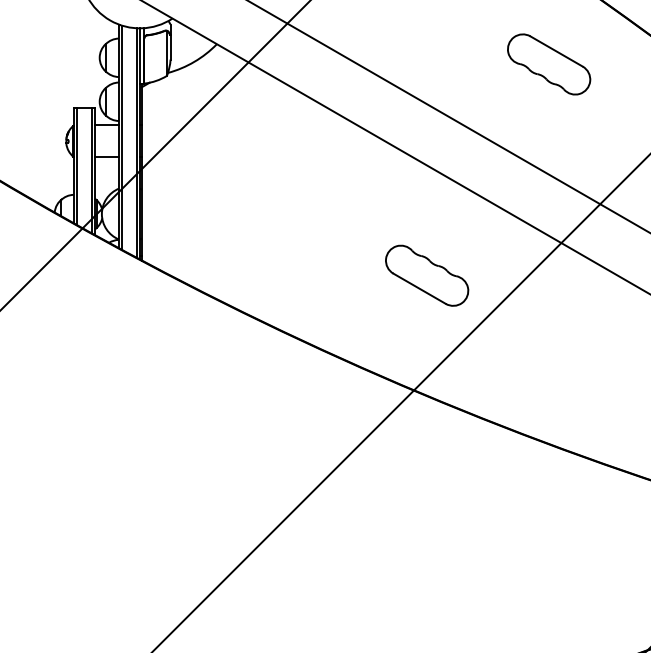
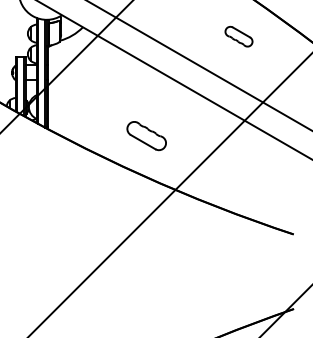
part: (548, 63) -> (238, 36), size x0.7
part: (426, 276) -> (146, 136), moved

